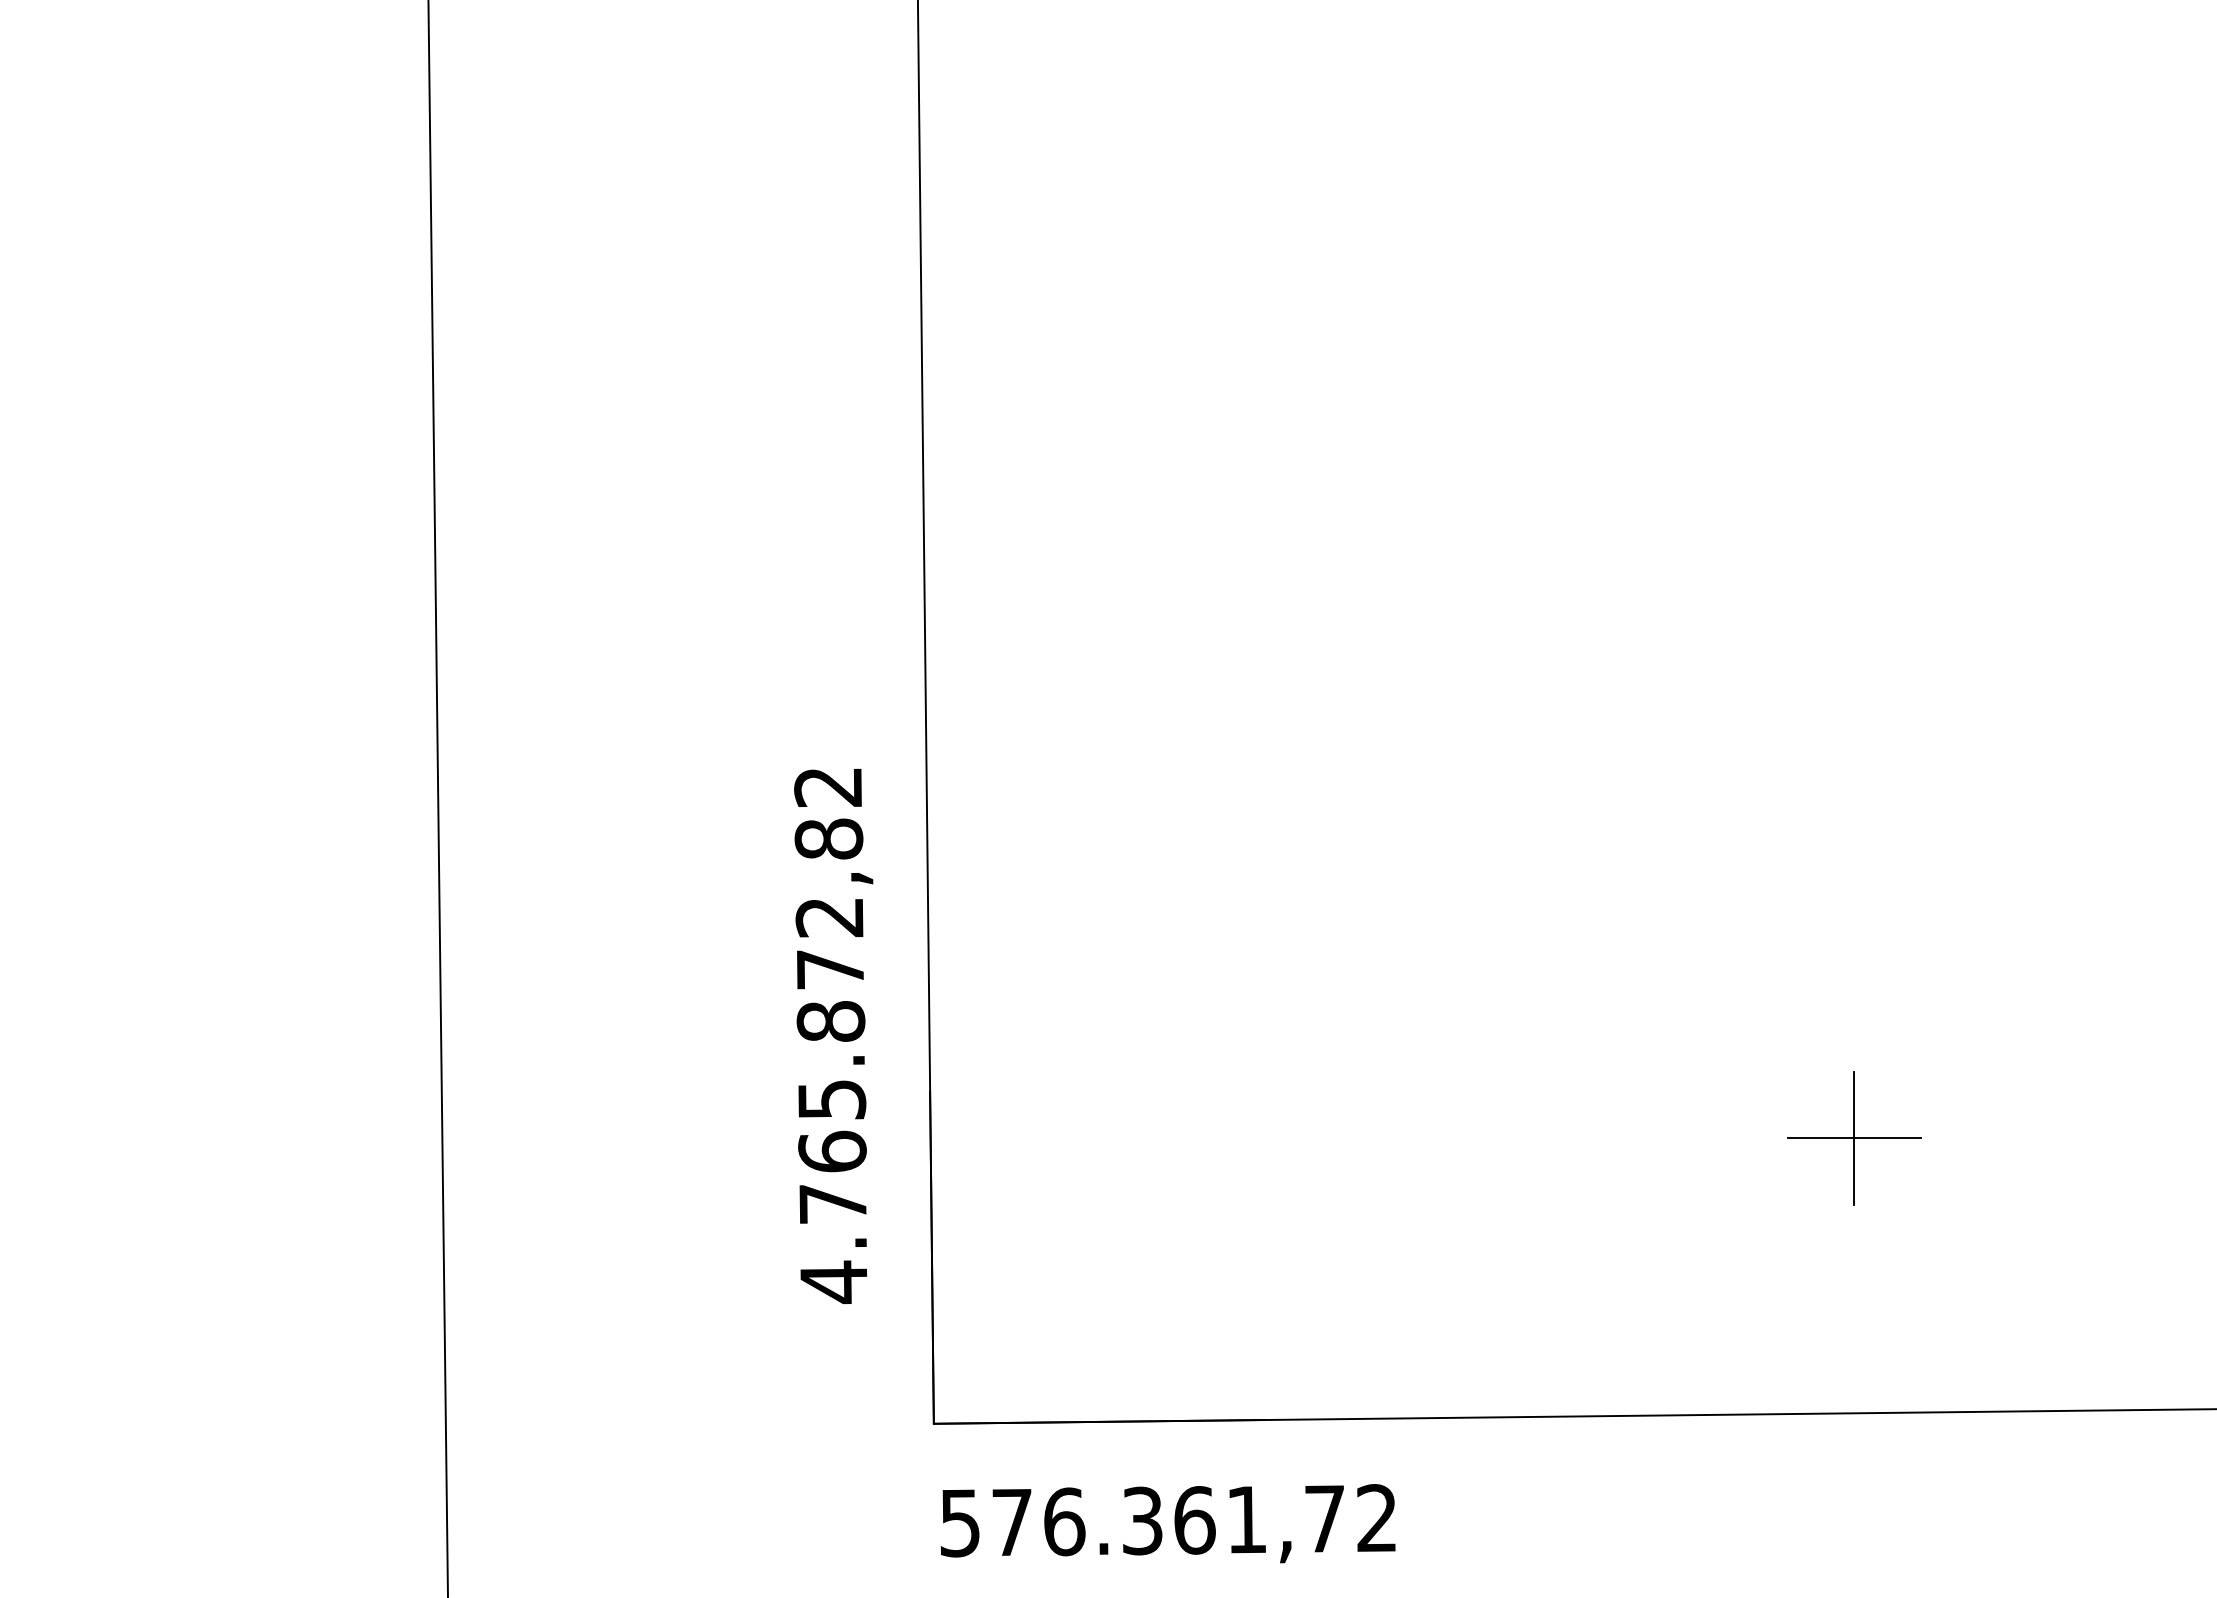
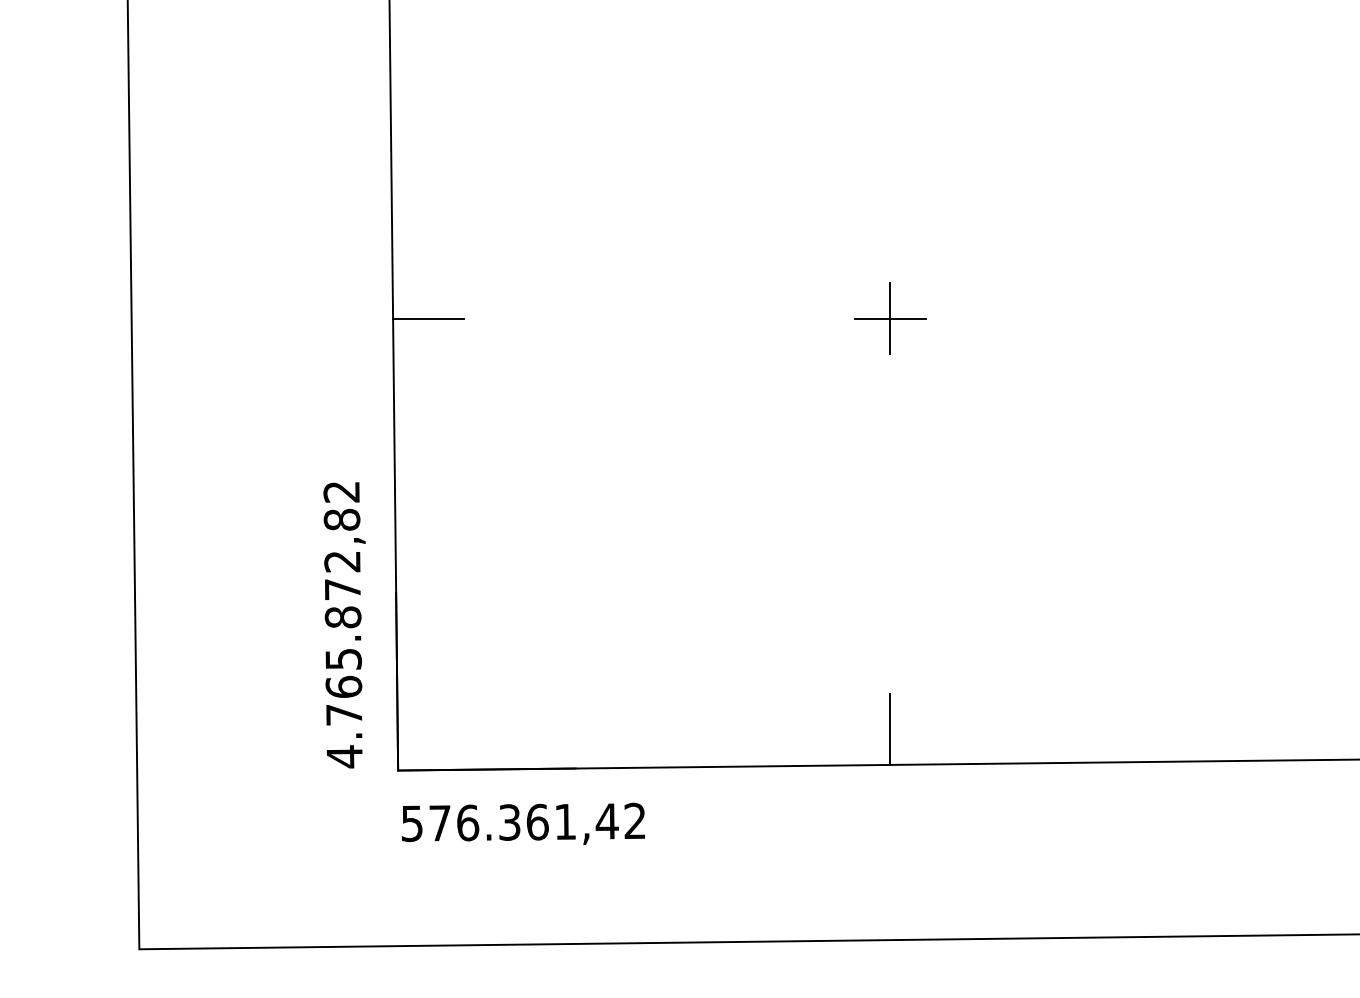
line: (990, 578) -> (428, 318), added
text: (833, 1036) -> (344, 625), moved
part: (1854, 1137) -> (890, 318), moved
line: (1854, 1345) -> (890, 728), added
text: (1323, 1519) -> (606, 821), 576.361,72 -> 576.361,42

